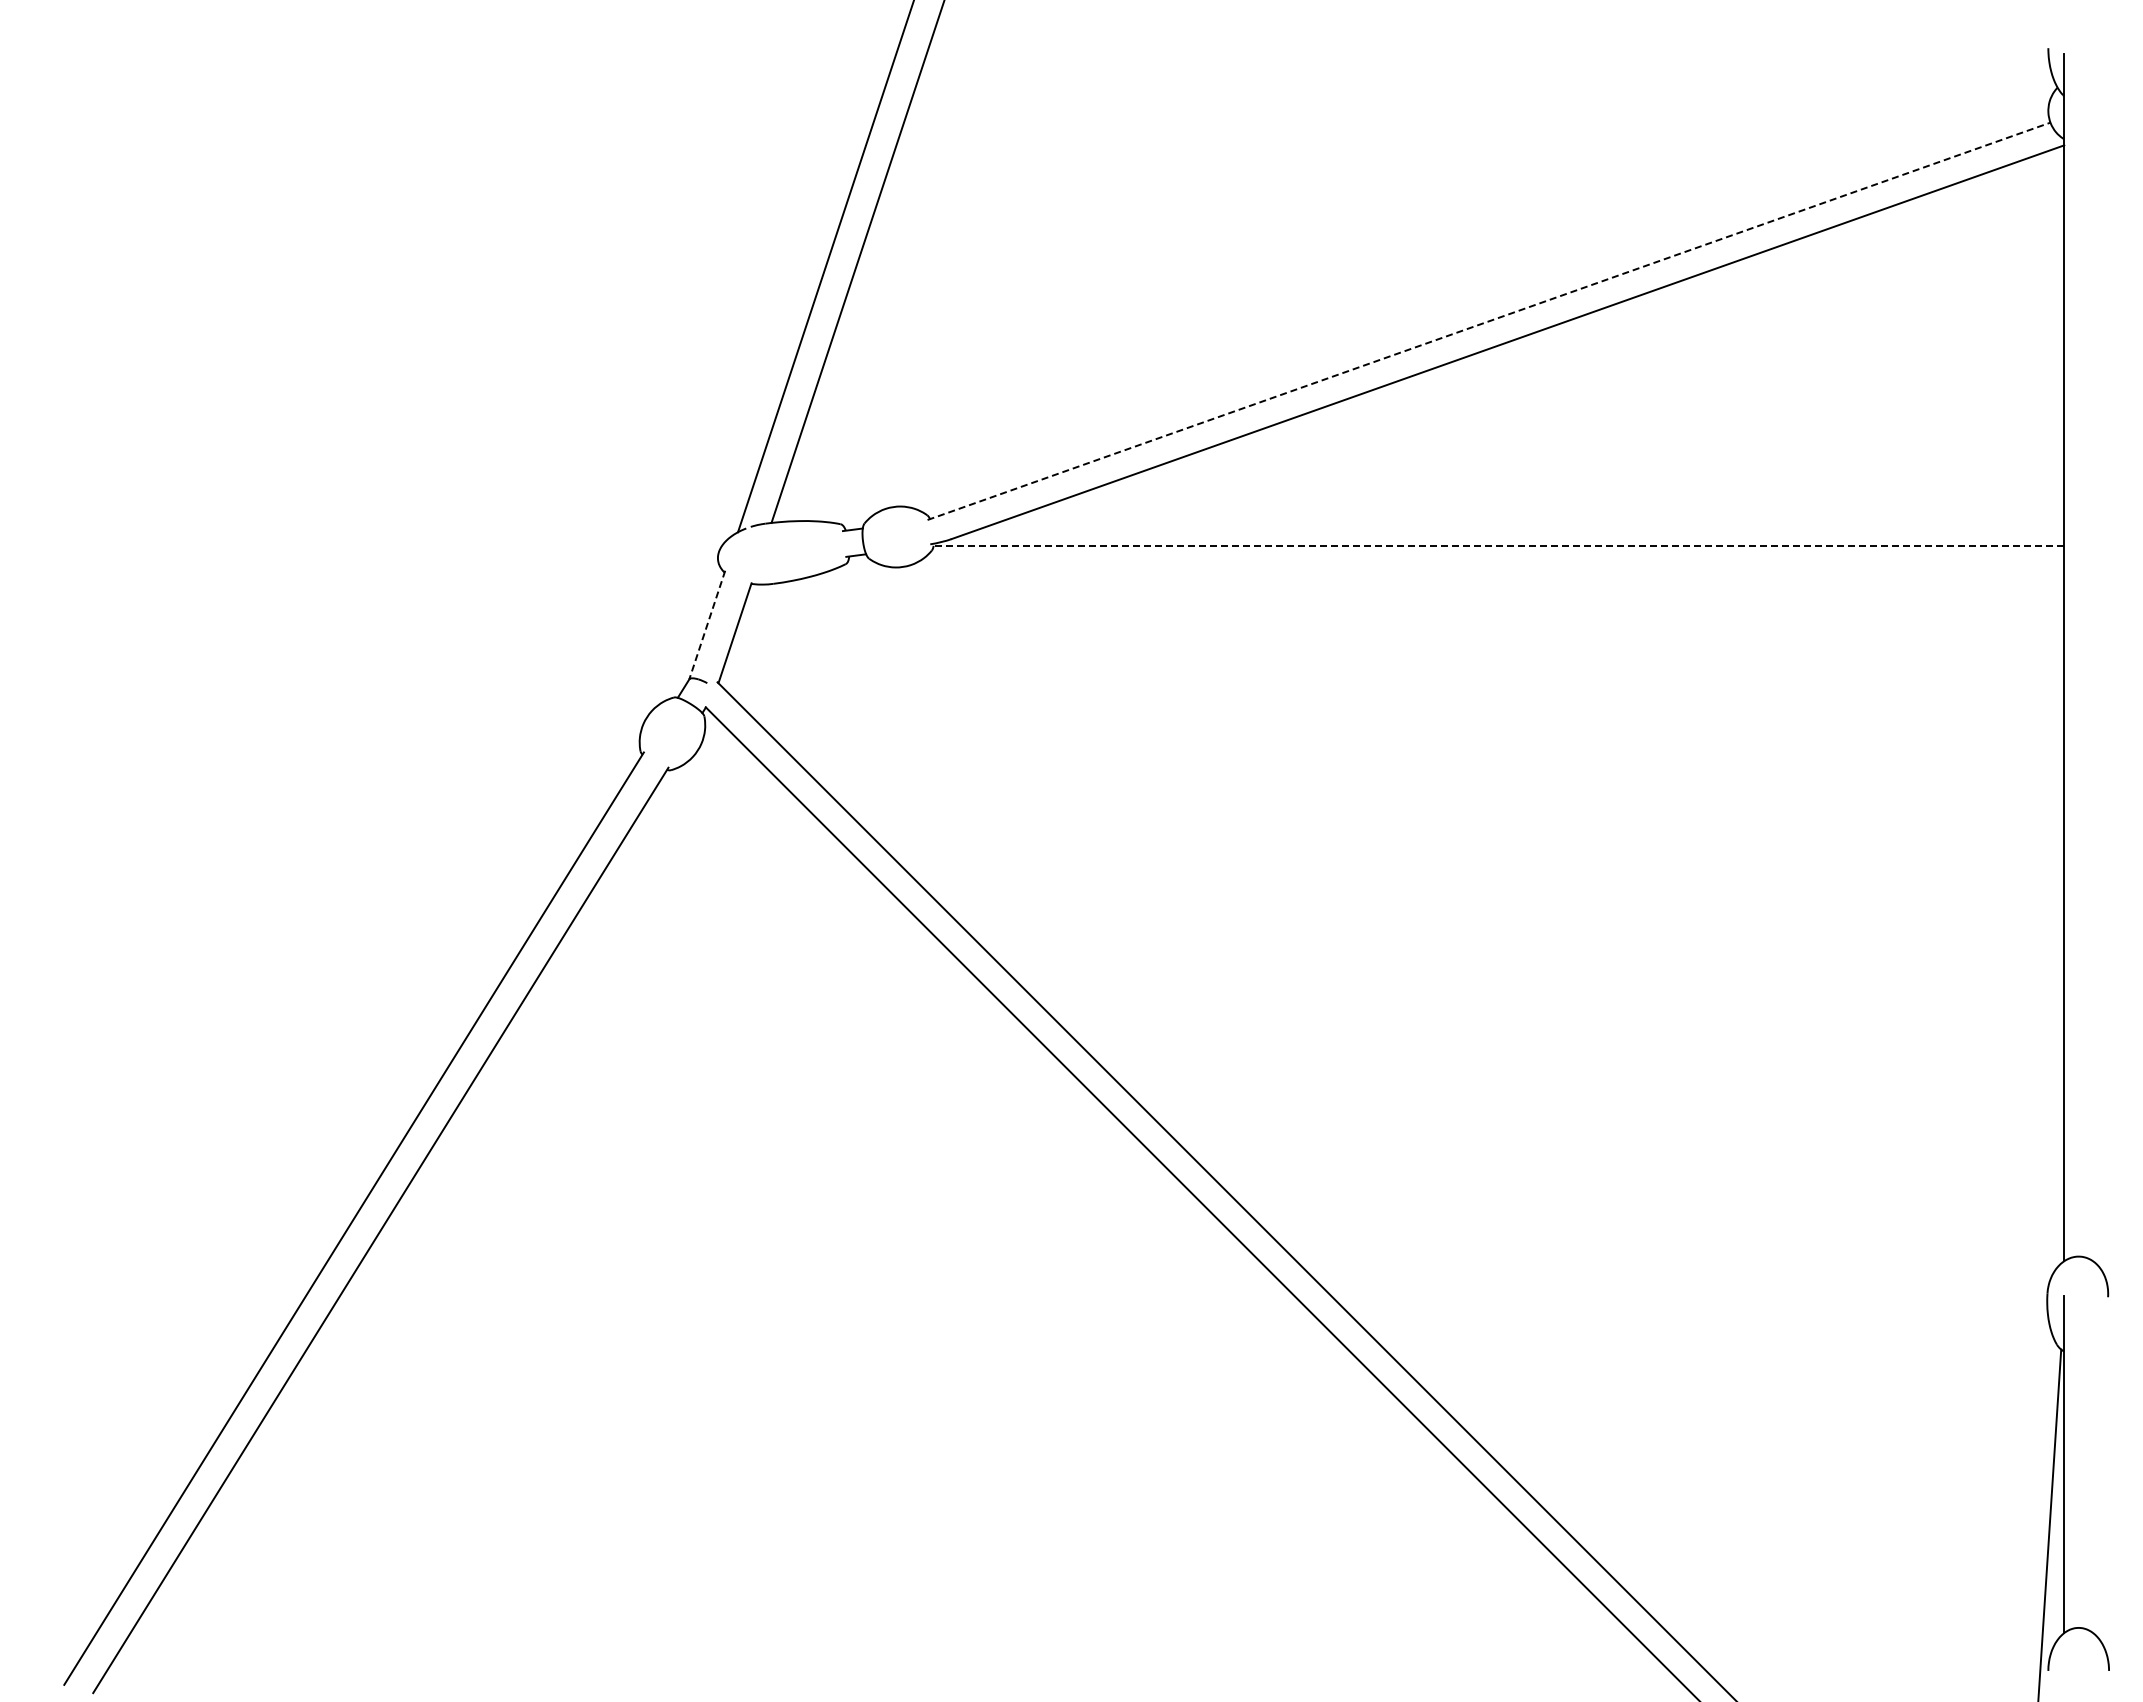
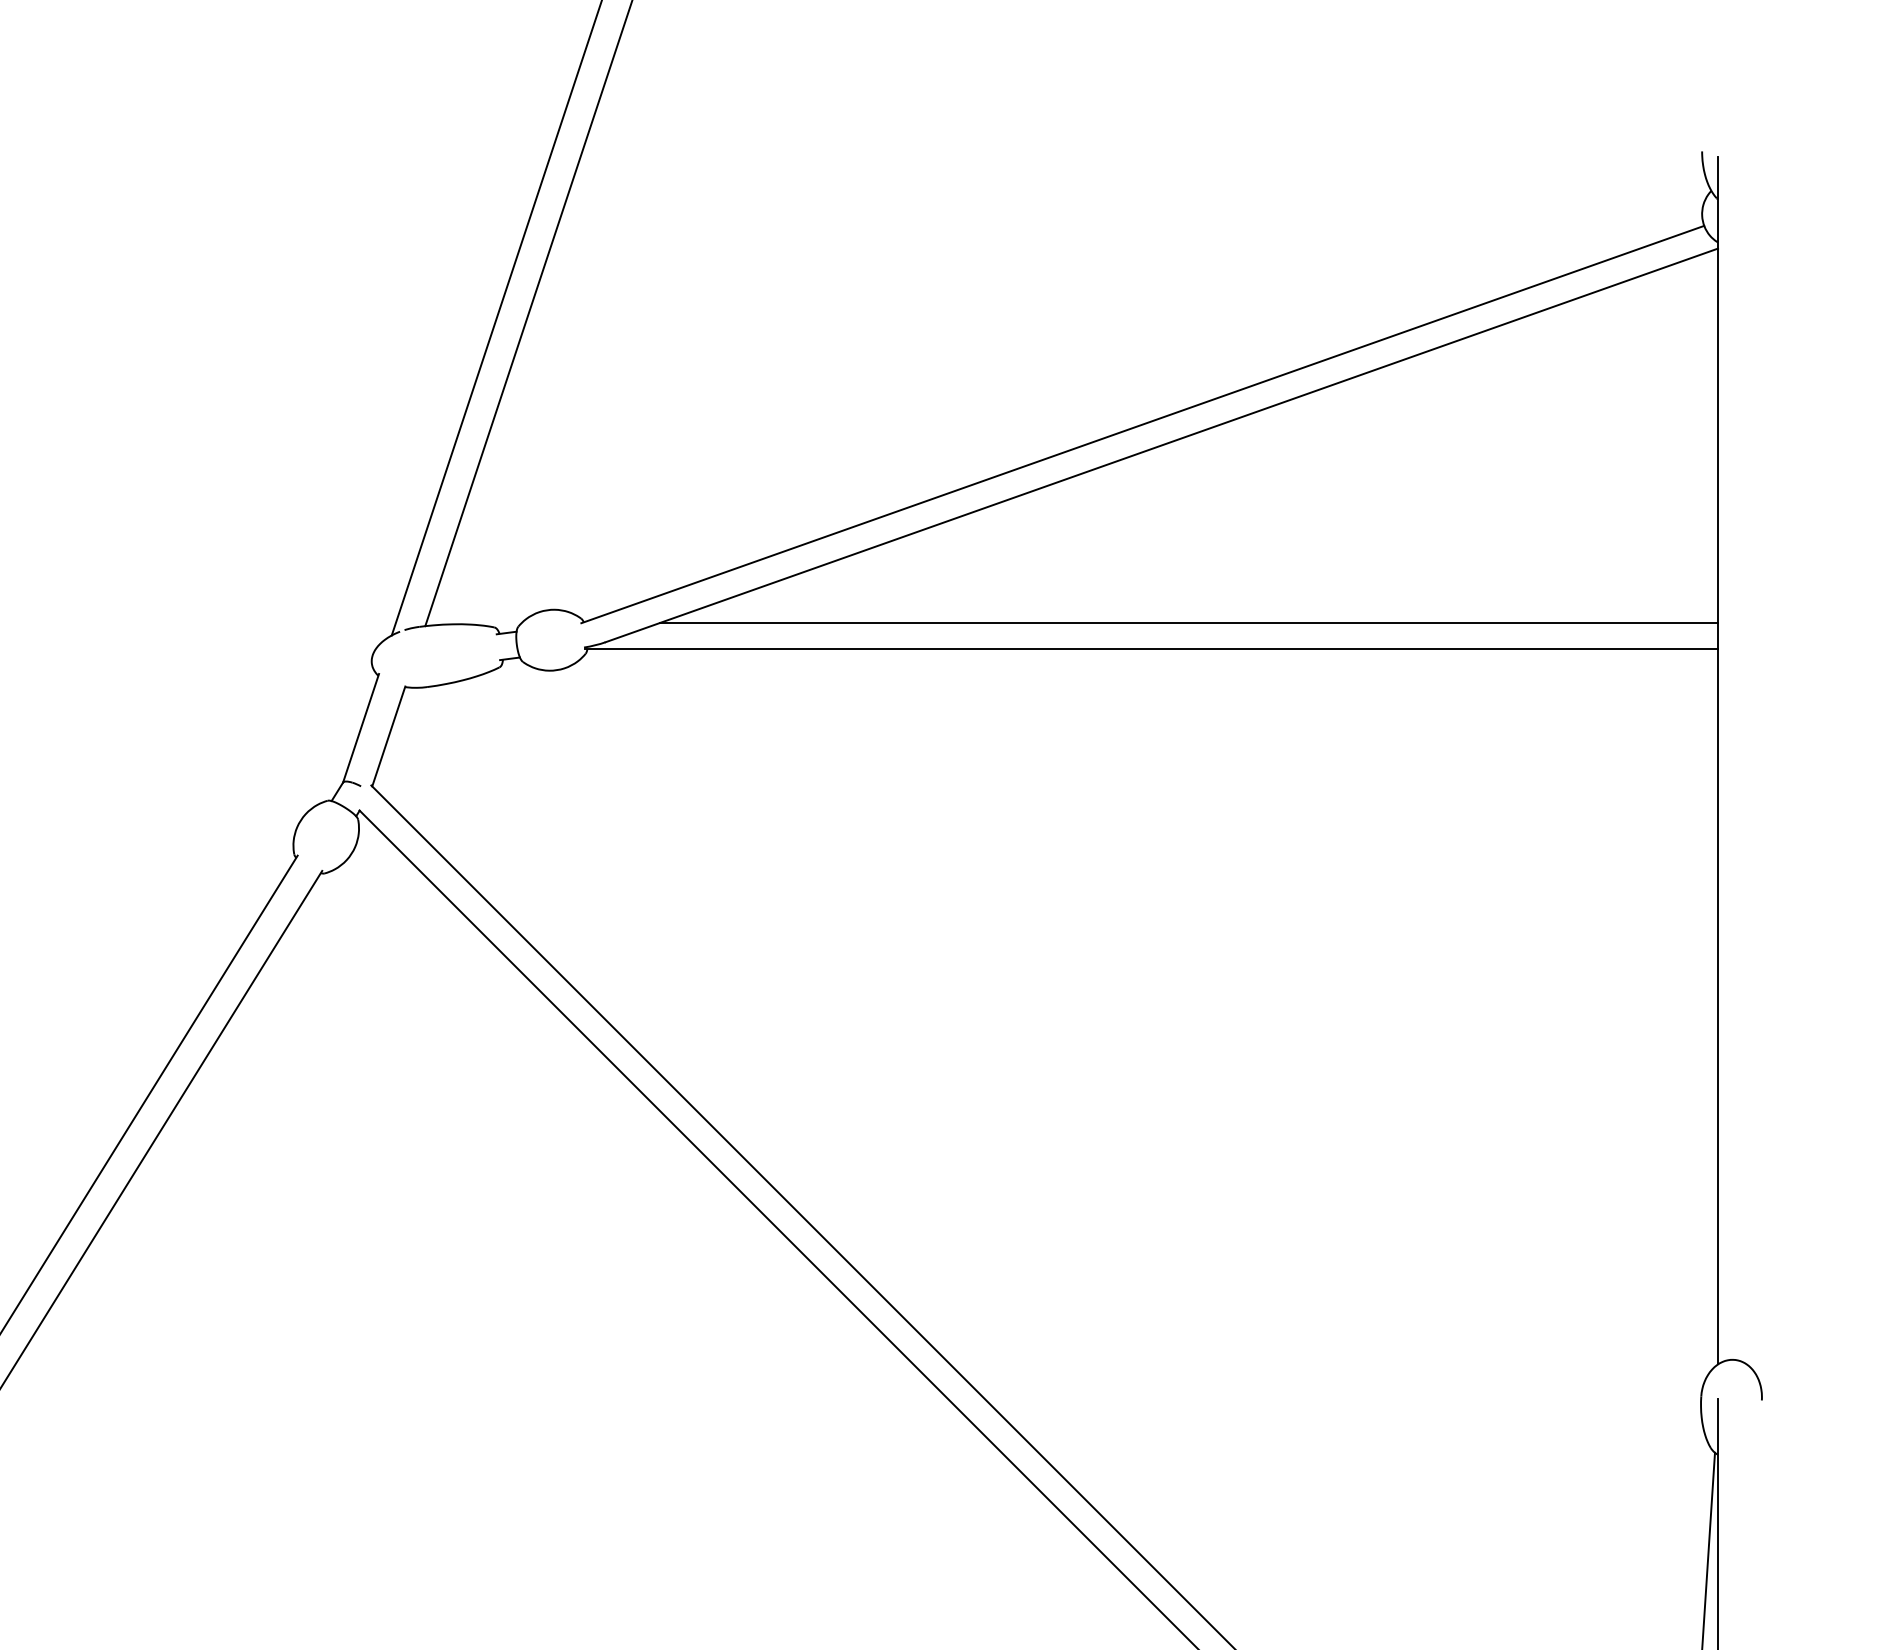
line: (1489, 321) -> (1143, 424), dashed -> solid
line: (1535, 519) -> (1189, 622), added
line: (1497, 545) -> (1151, 648), dashed -> solid
line: (707, 625) -> (361, 728), dashed -> solid

